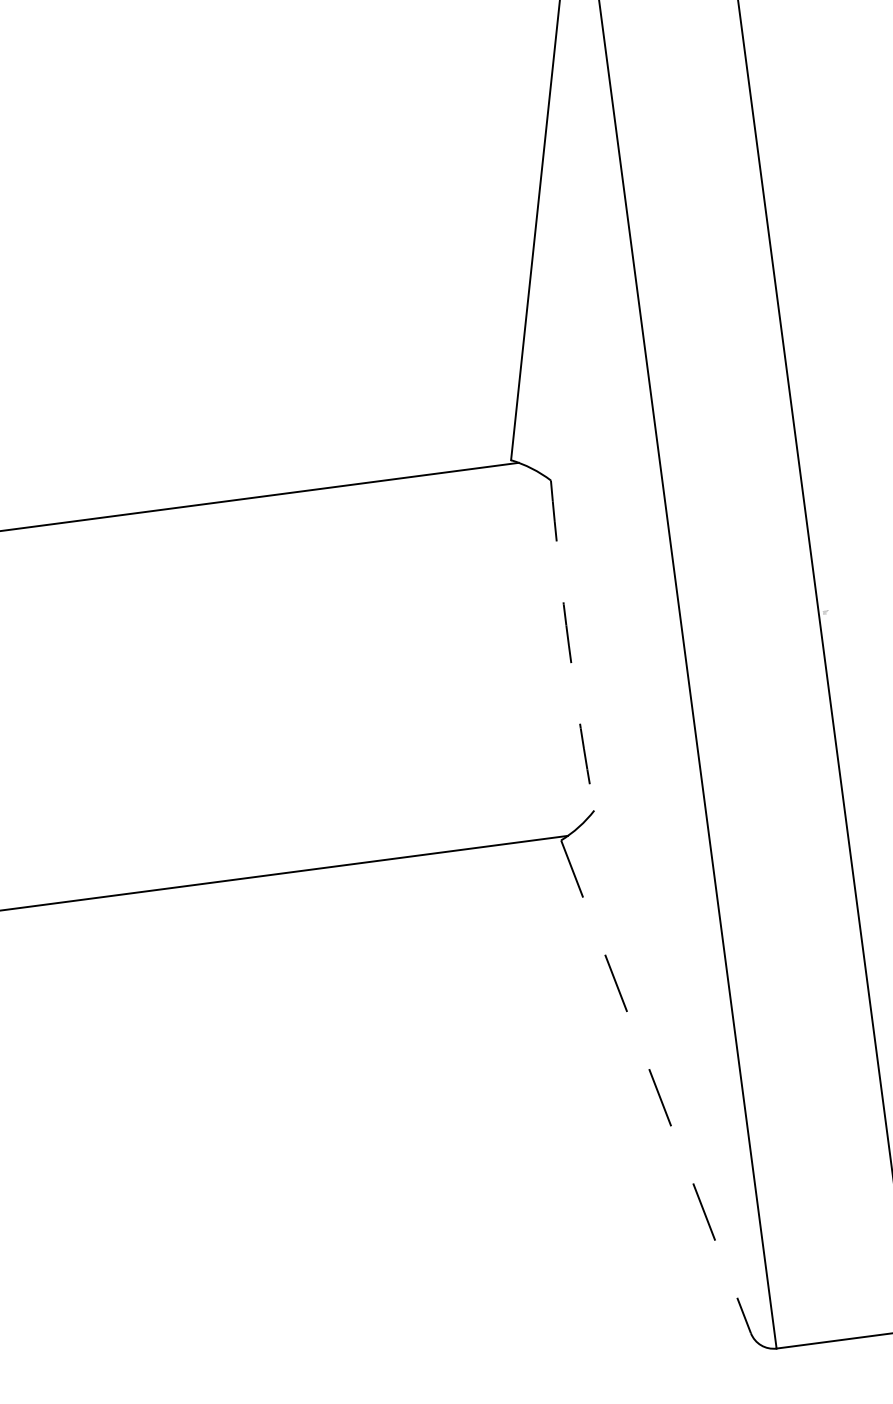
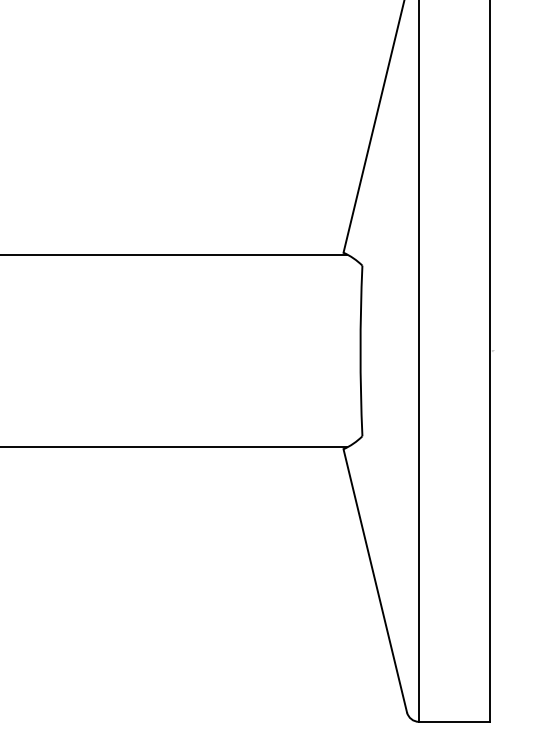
arc: (568, 645) -> (360, 350), dashed -> solid
line: (656, 1088) -> (375, 581), dashed -> solid

